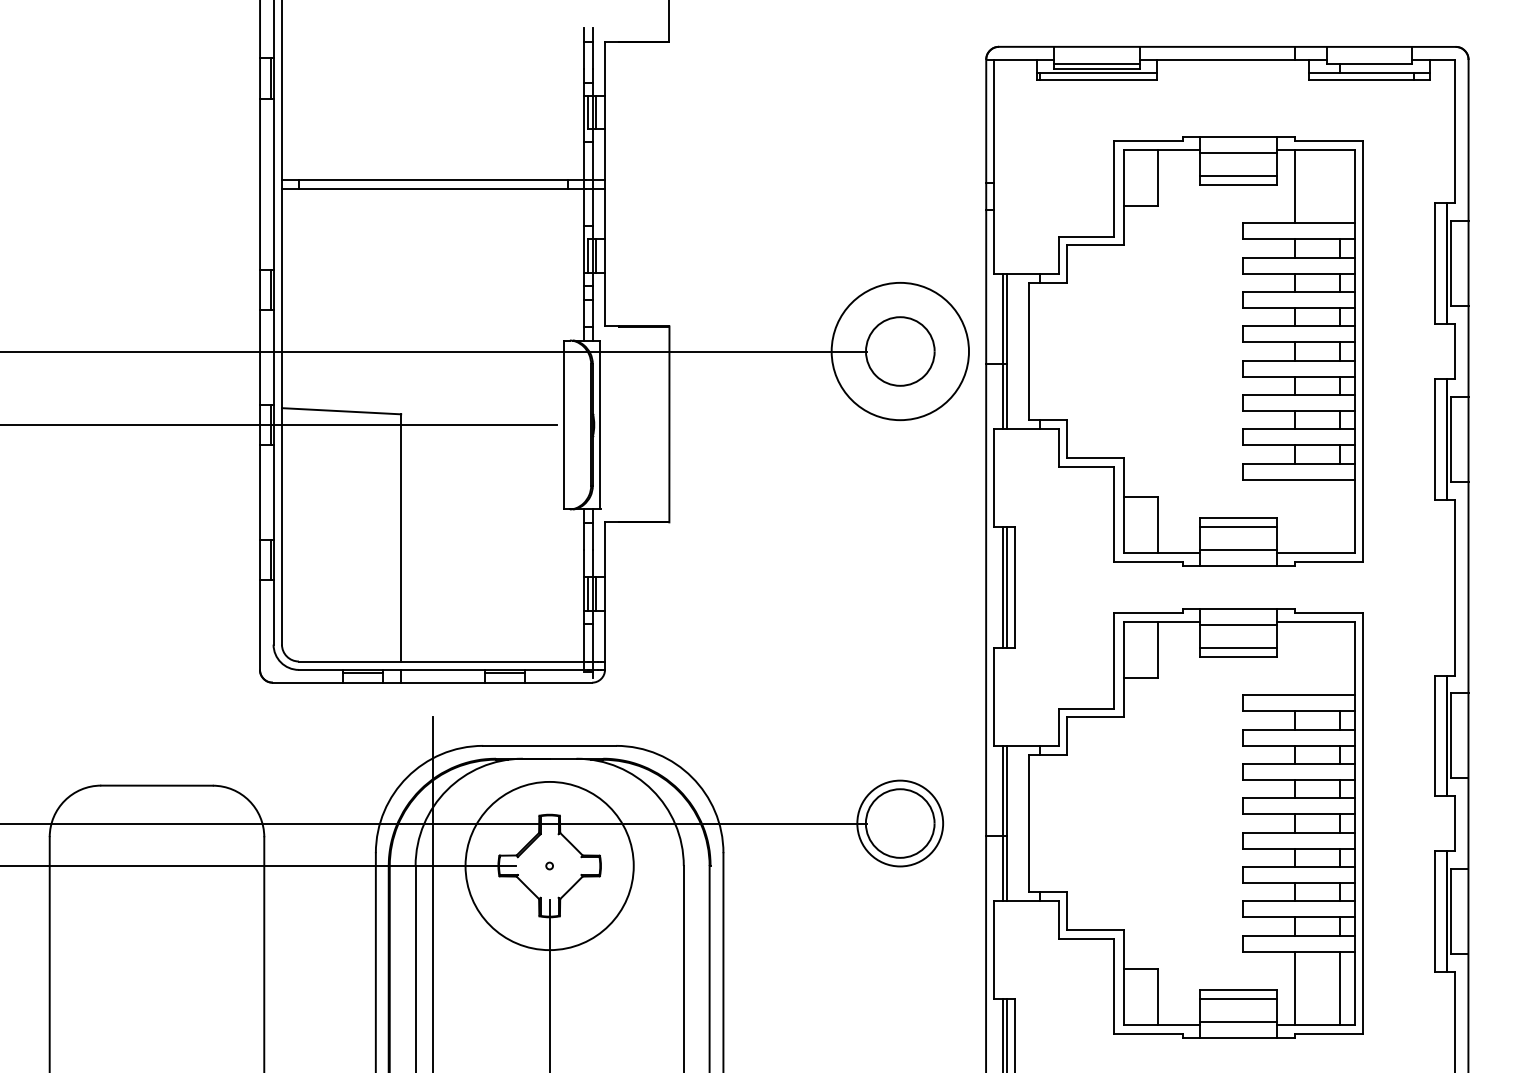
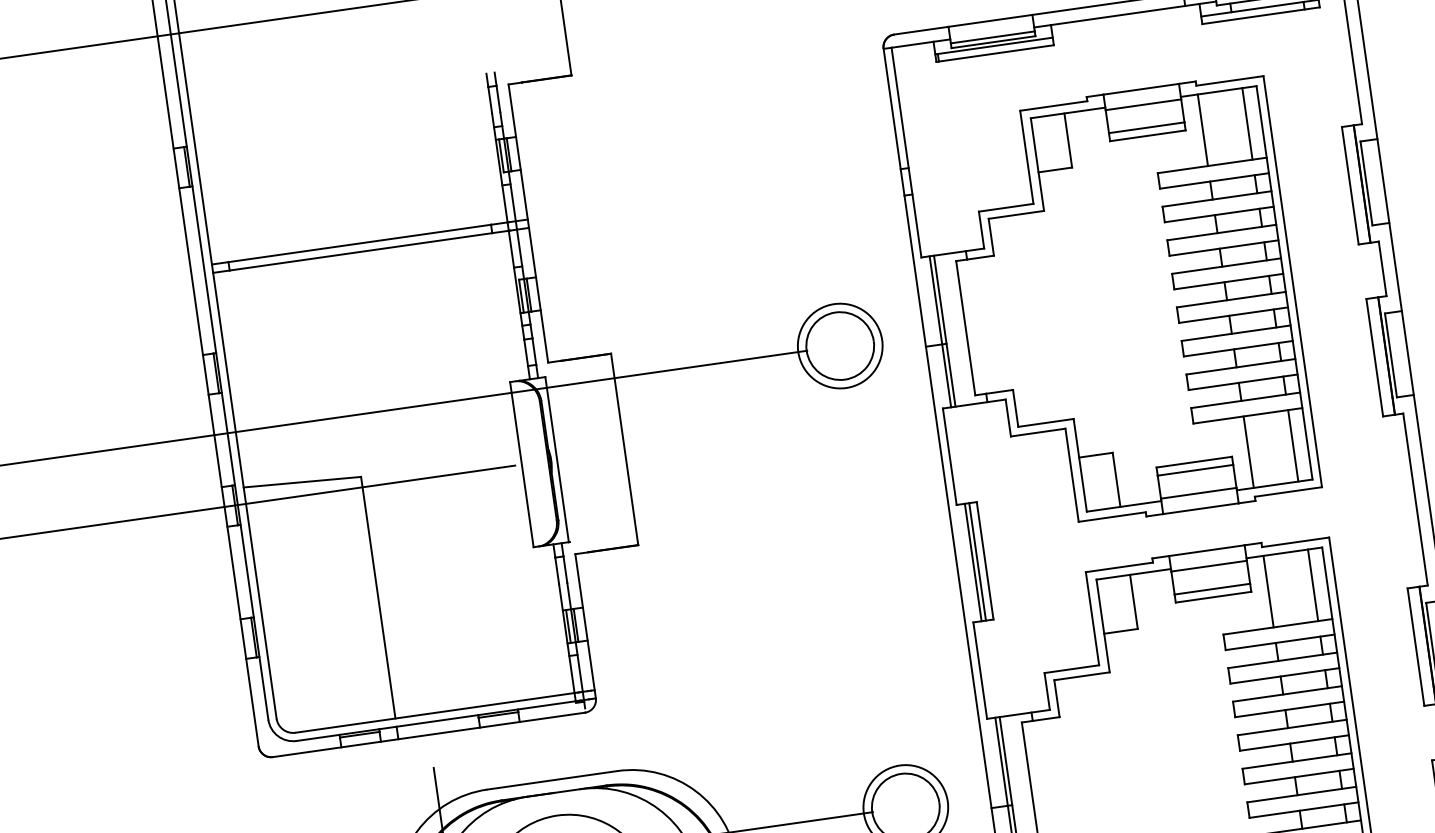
line: (1340, 186) -> (1247, 123), added
circle: (900, 351) -> (840, 346), size x0.62
line: (1294, 515) -> (1248, 451), added
line: (1340, 515) -> (1293, 445), added
line: (1294, 658) -> (1268, 591), added
line: (1340, 658) -> (1313, 584), added

